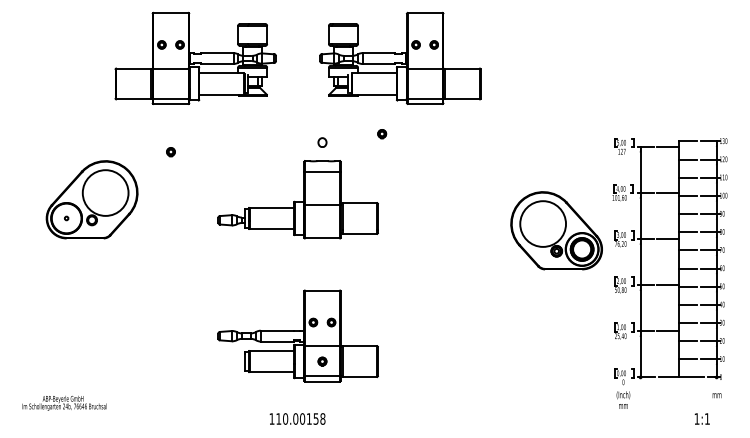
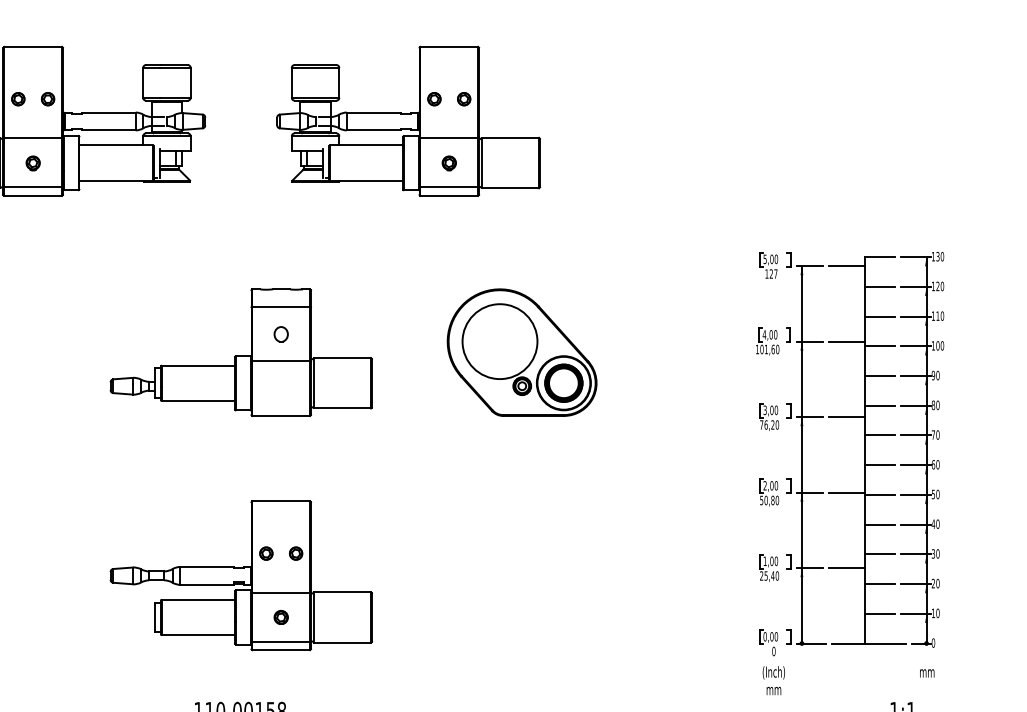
part: (382, 134) -> (449, 163), moved
part: (322, 142) -> (281, 334), moved
part: (170, 152) -> (32, 163), moved
part: (556, 230) -> (521, 352), moved

